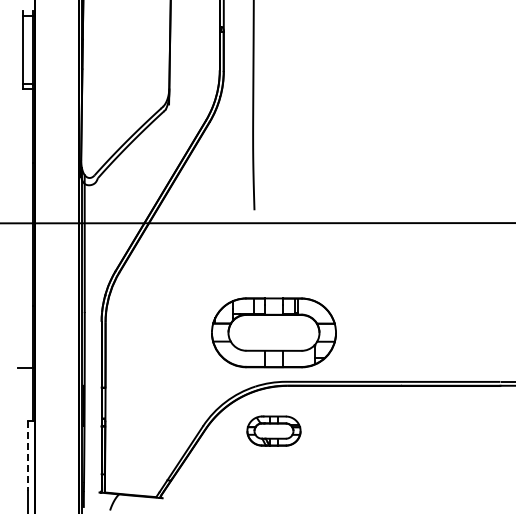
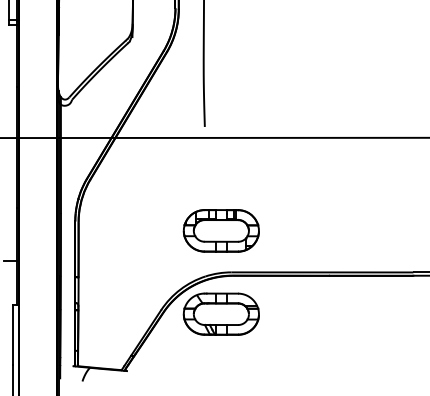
part: (273, 332) -> (220, 230), size x0.71
part: (273, 430) -> (220, 313), size x1.67
line: (27, 456) -> (12, 335), dashed -> solid

